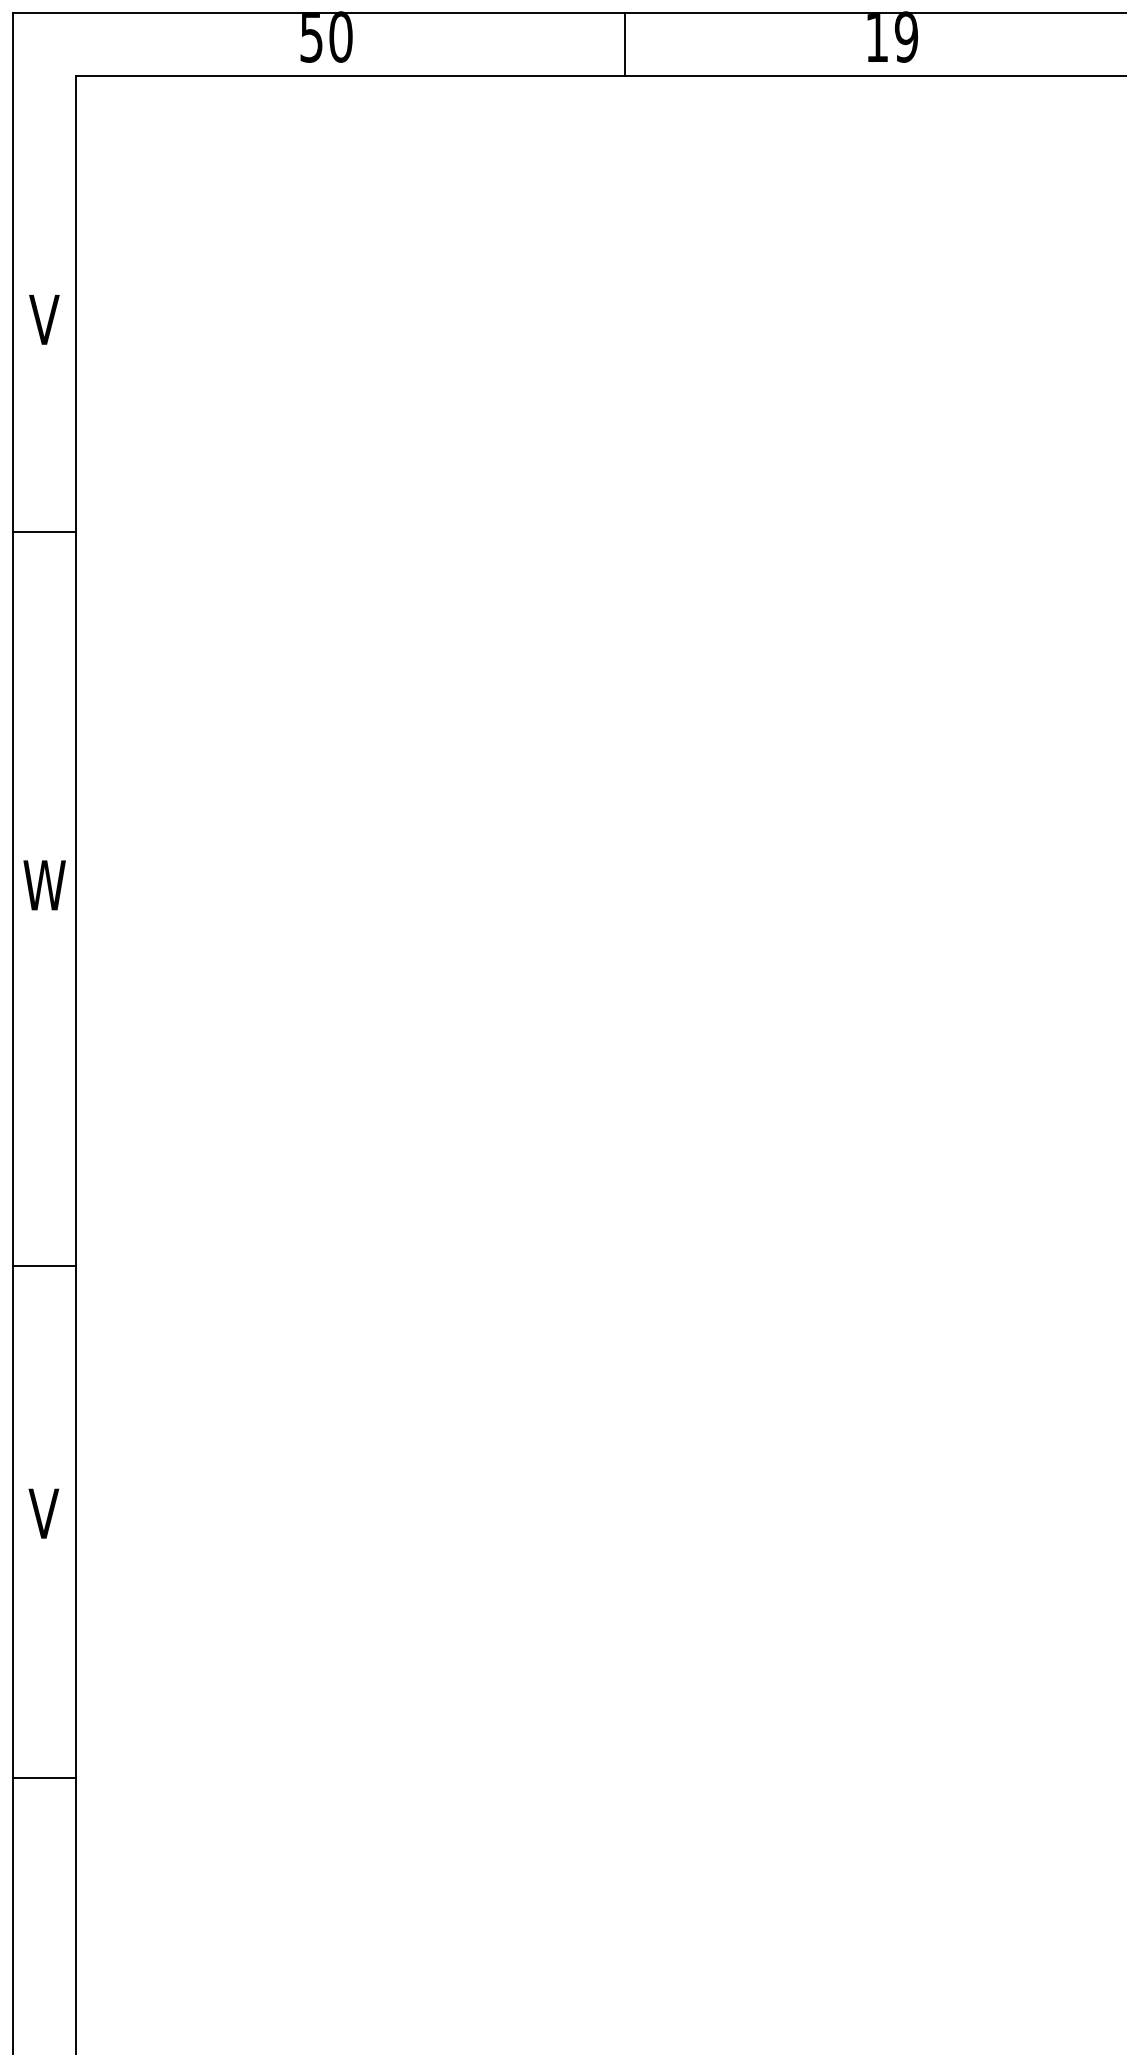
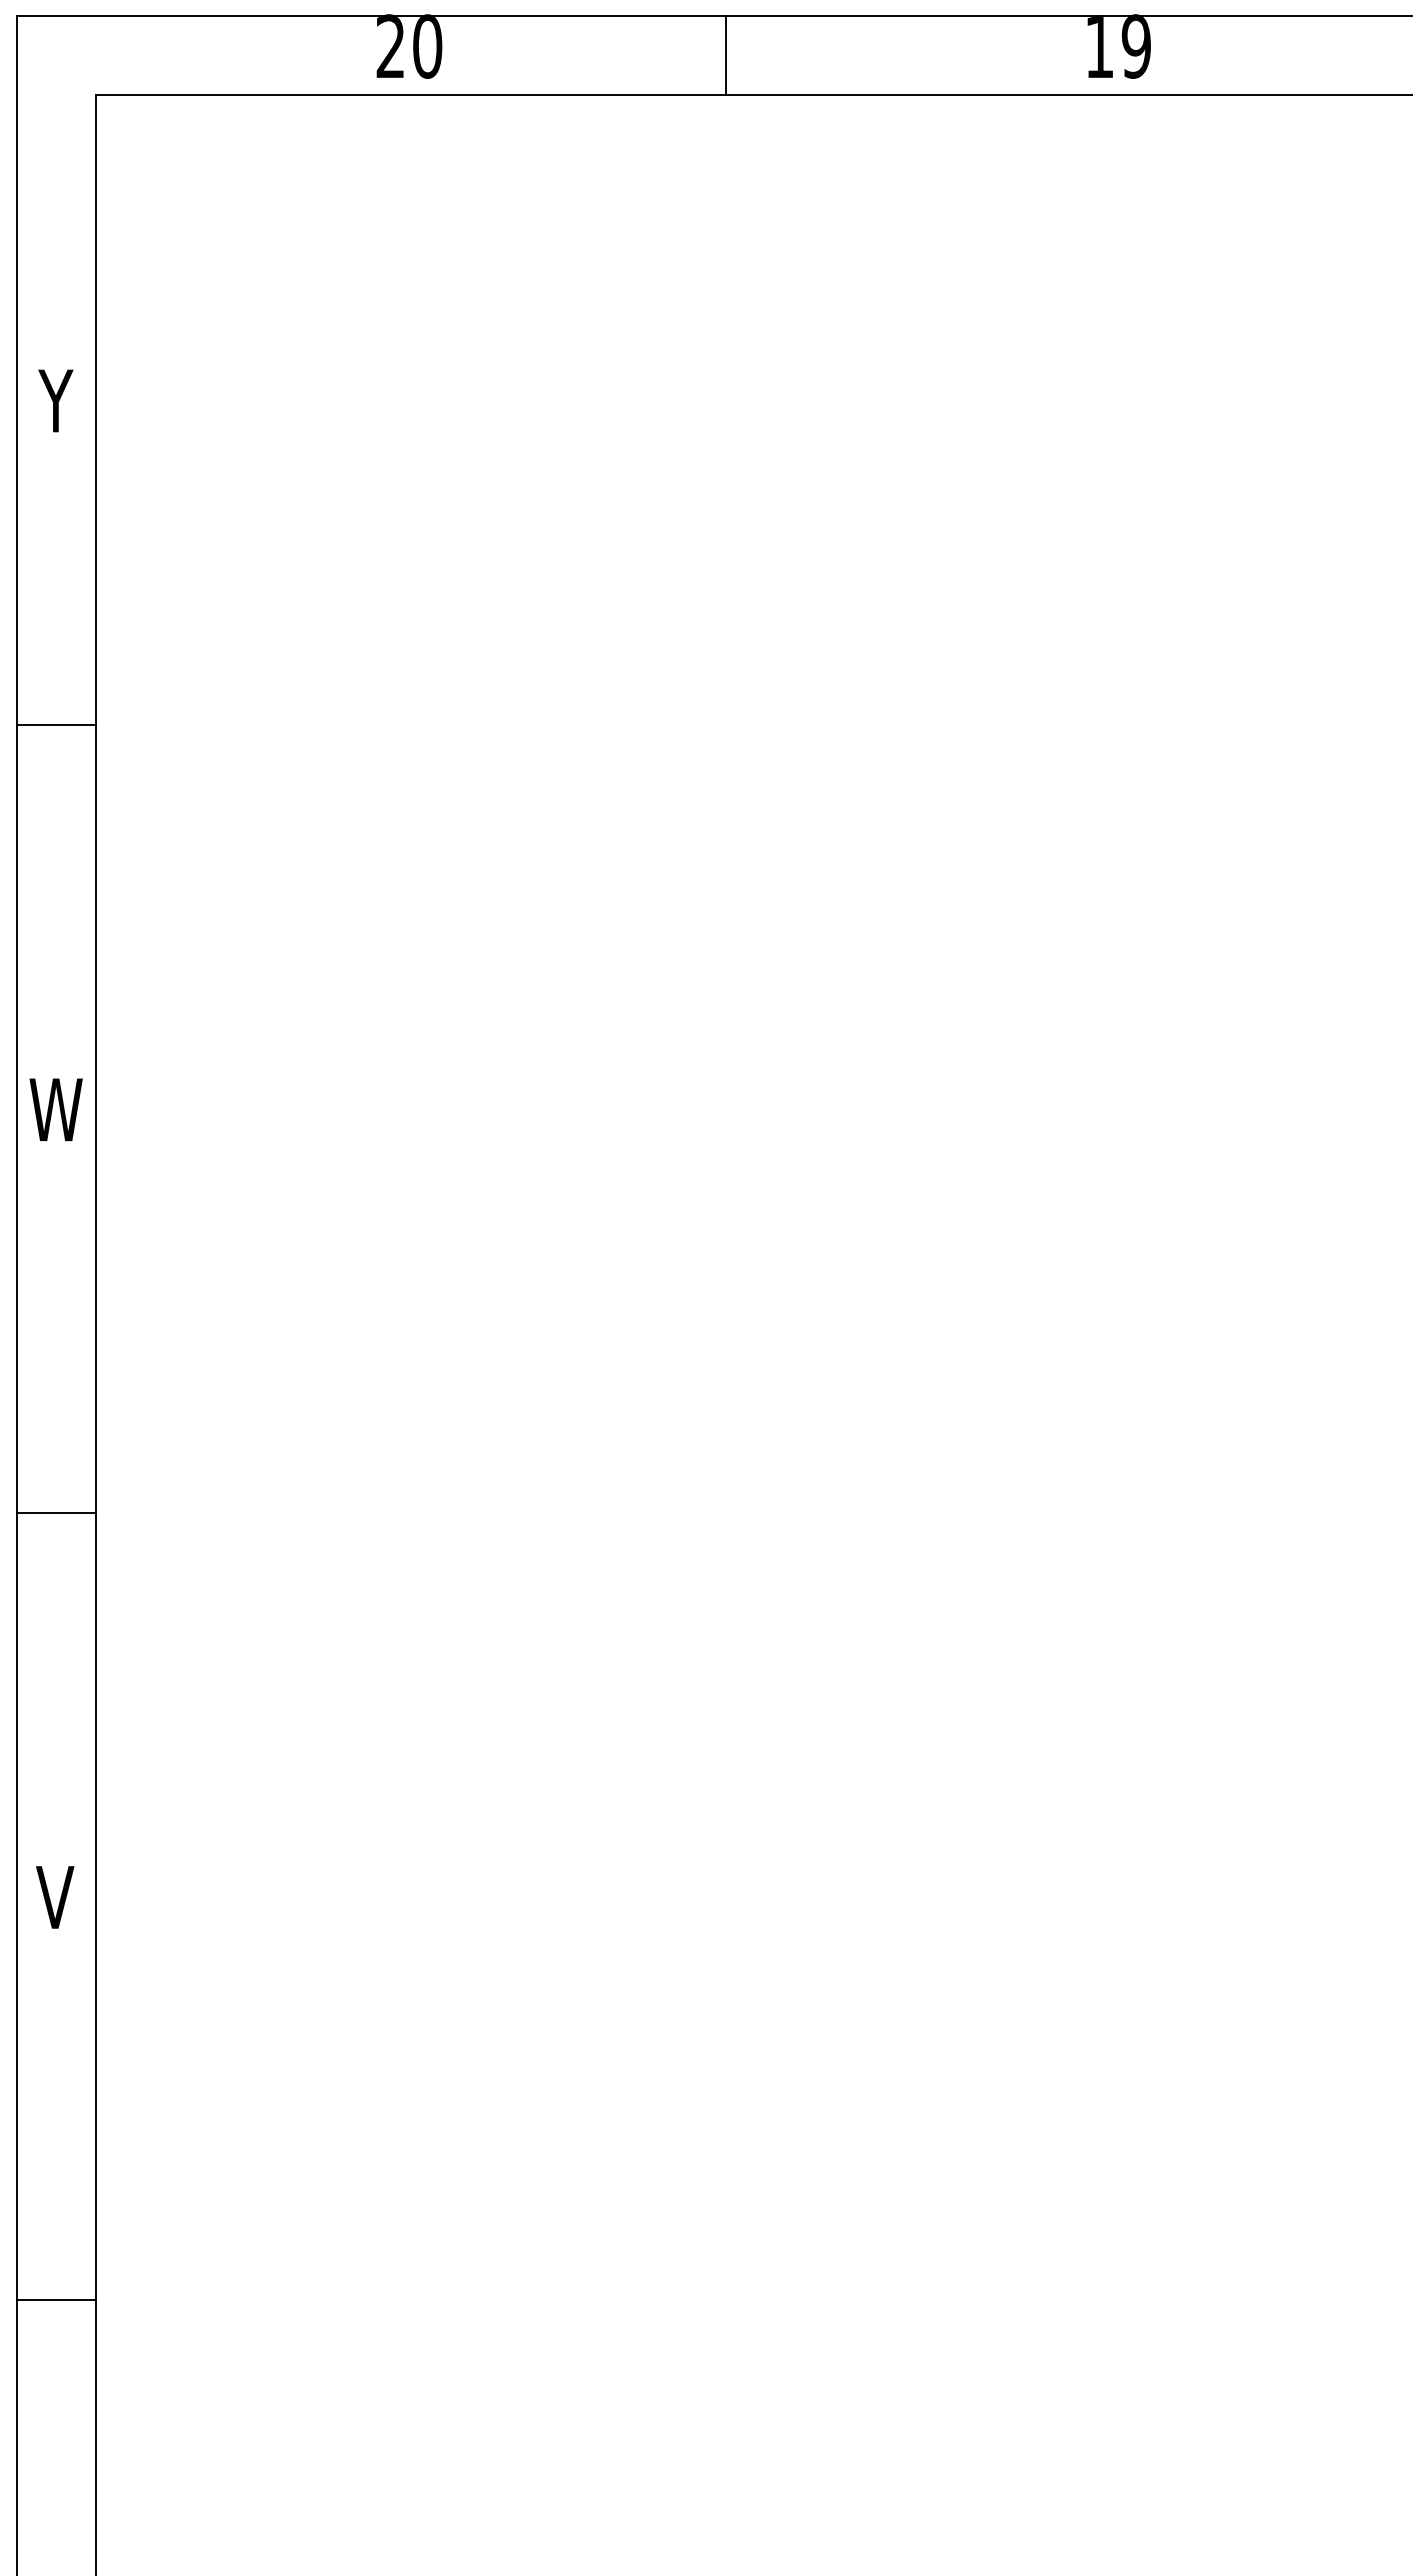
text: (311, 37) -> (390, 46), 50 -> 20
line: (624, 44) -> (725, 55), moved
text: (44, 319) -> (55, 400), V -> Y
line: (44, 532) -> (55, 725), moved
line: (44, 1265) -> (55, 1512), moved
line: (44, 1778) -> (55, 2300), moved

